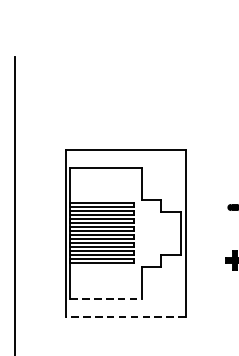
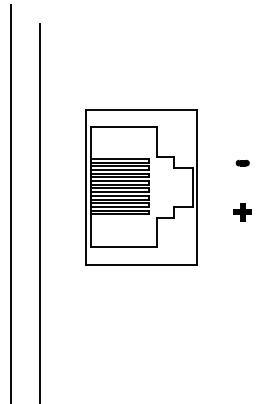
line: (107, 298) -> (124, 247), dashed -> solid
line: (125, 317) -> (141, 264), dashed -> solid

